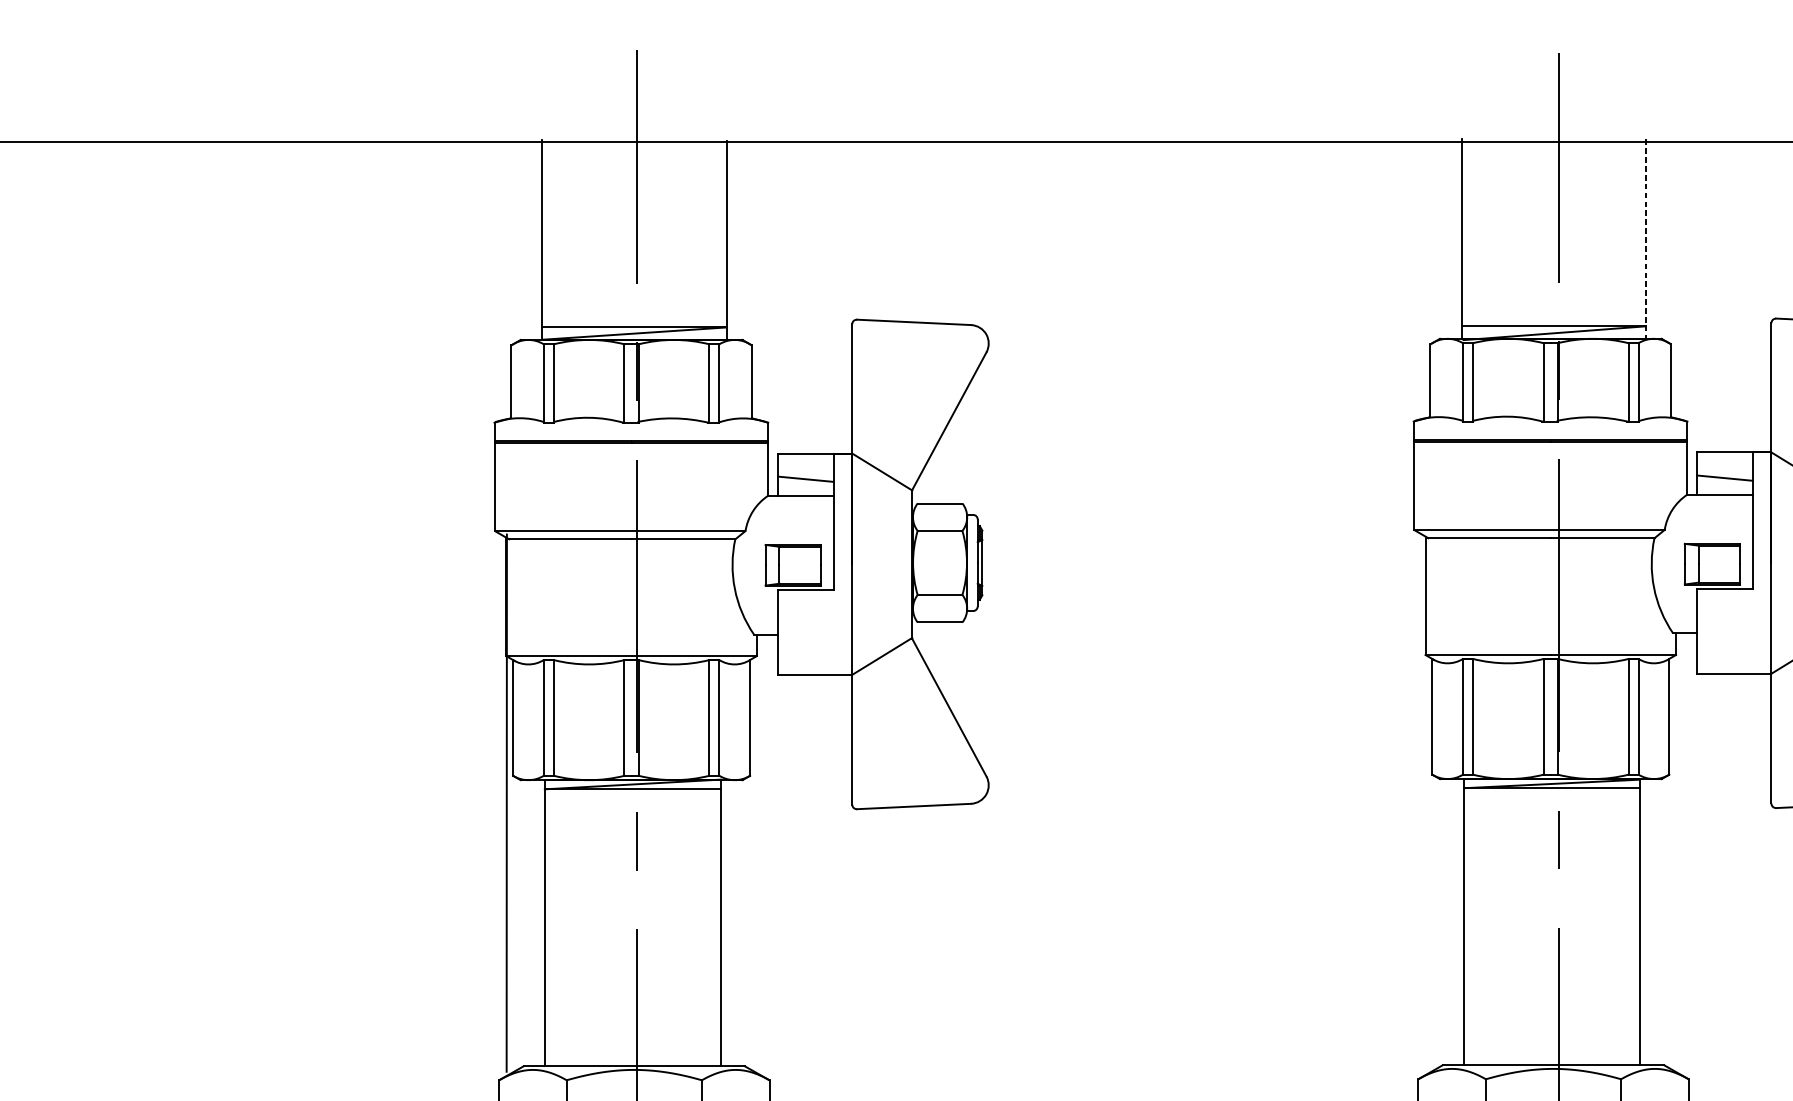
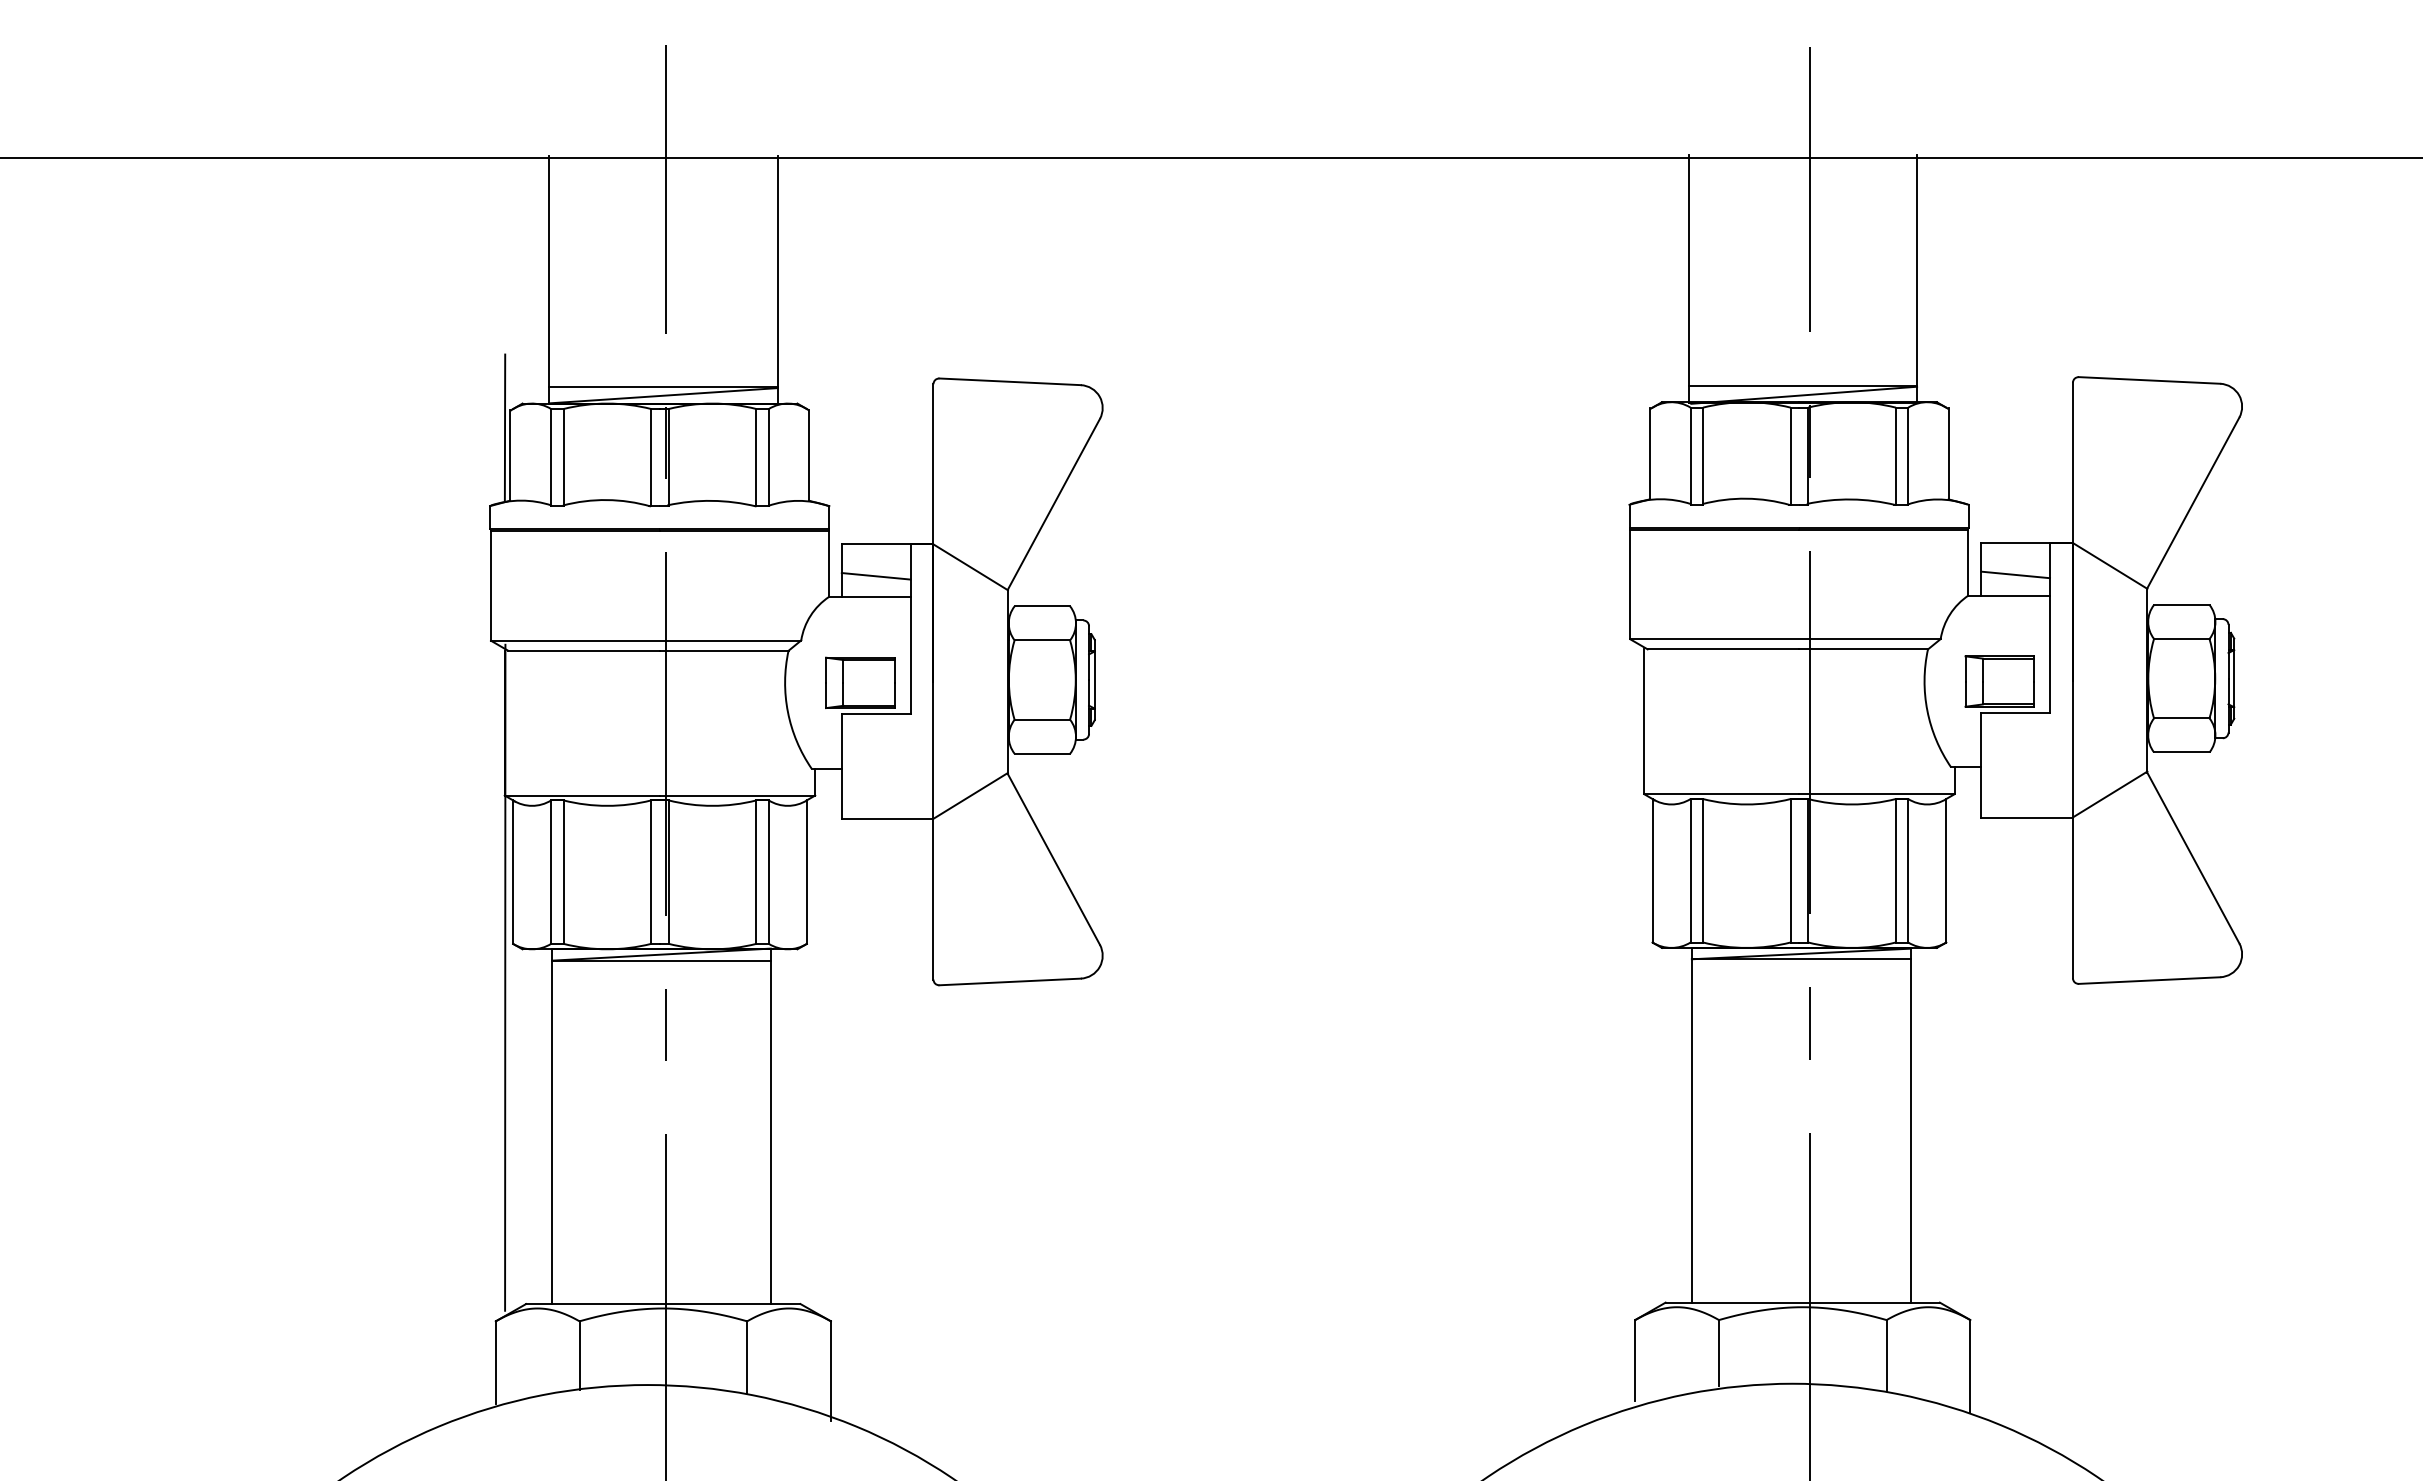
line: (1646, 239) -> (1917, 278), dashed -> solid
line: (506, 359) -> (504, 427), added

